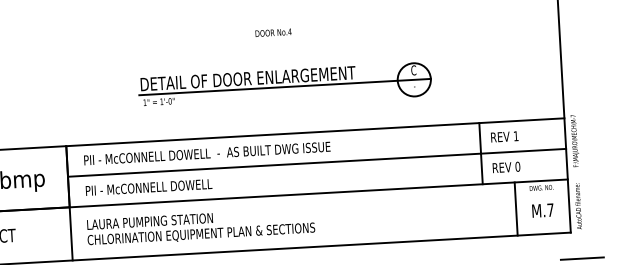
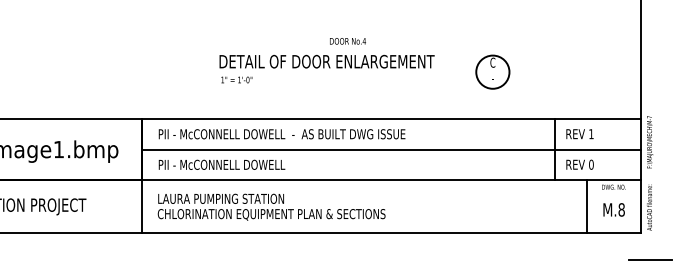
text: (273, 32) -> (347, 41), moved
line: (285, 87) -> (363, 72), removed
text: (550, 209) -> (621, 209), M.7 -> M.8

